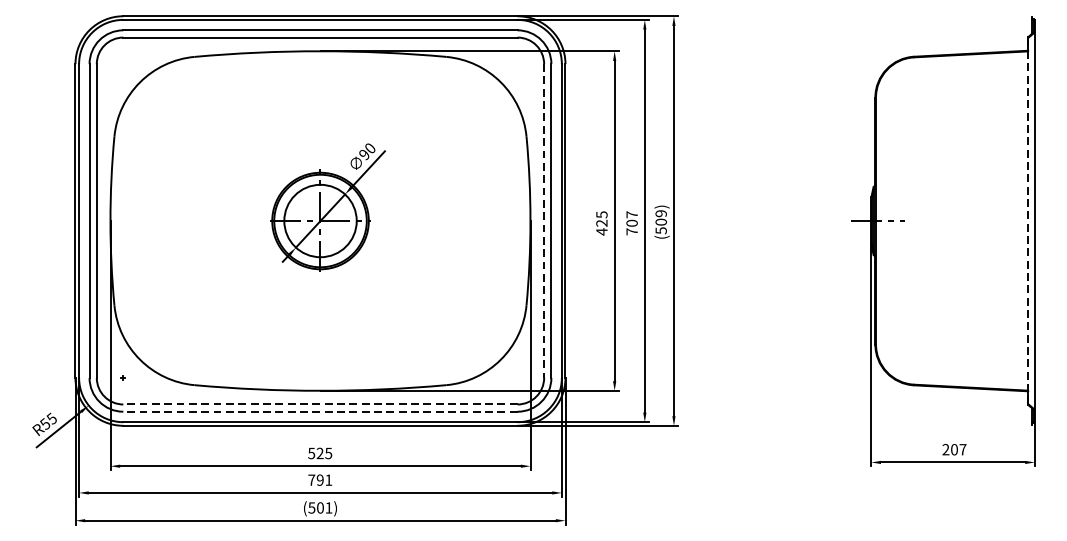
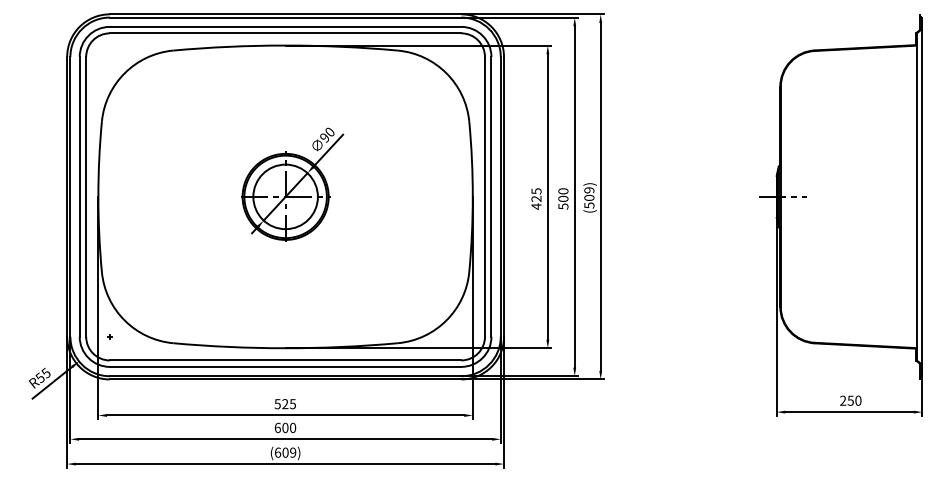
line: (544, 220) -> (485, 196), dashed -> solid
line: (1028, 220) -> (916, 196), dashed -> solid
text: (632, 222) -> (563, 198), 707 -> 500
line: (320, 404) -> (285, 360), dashed -> solid
line: (320, 411) -> (285, 366), dashed -> solid
text: (958, 449) -> (854, 400), 207 -> 250
text: (320, 479) -> (285, 427), 791 -> 600
text: (320, 507) -> (285, 452), (501) -> (609)

